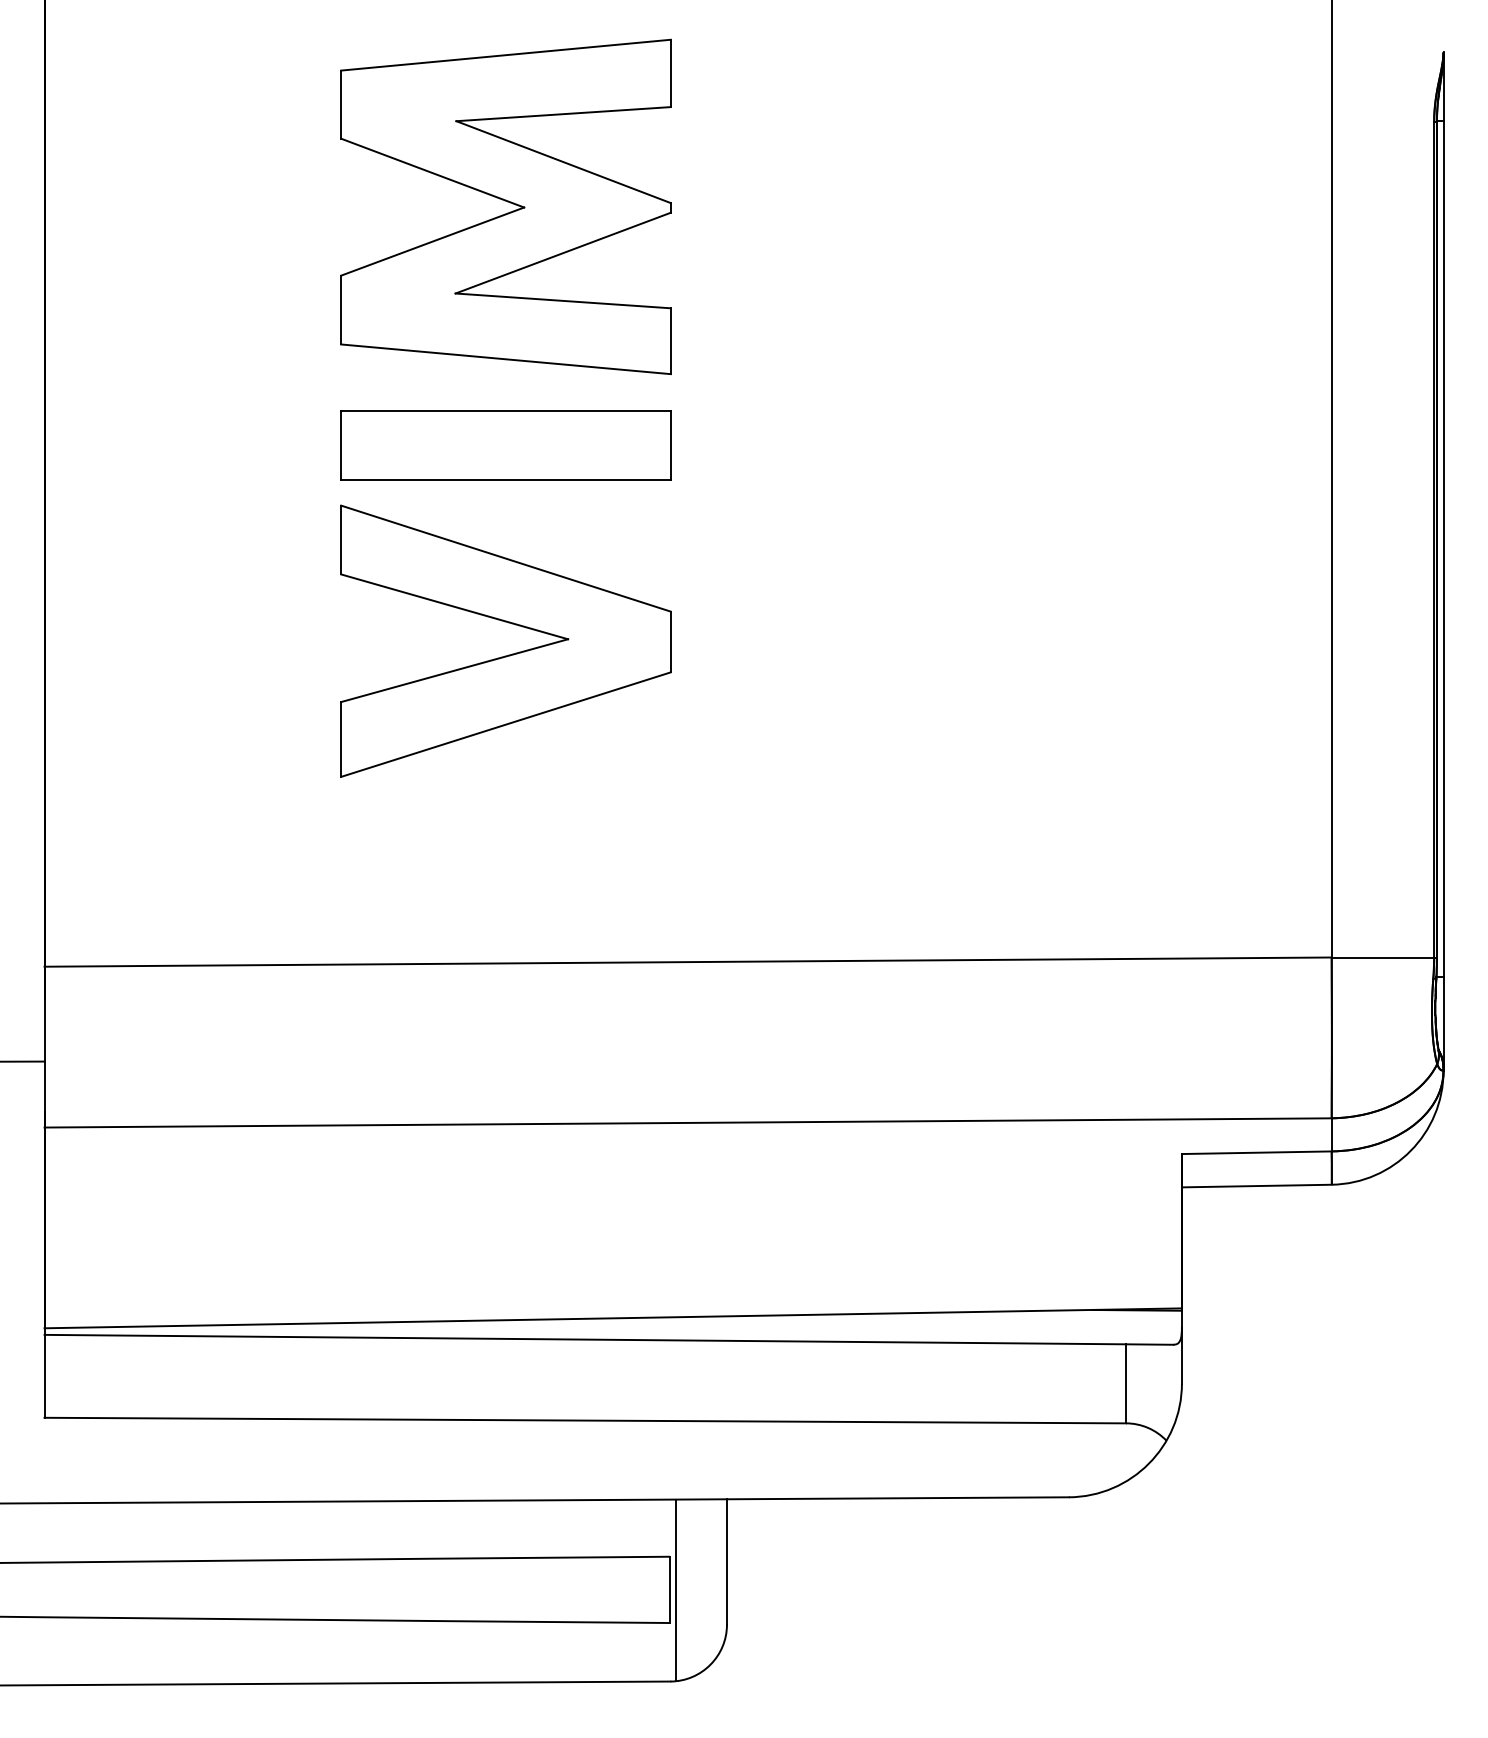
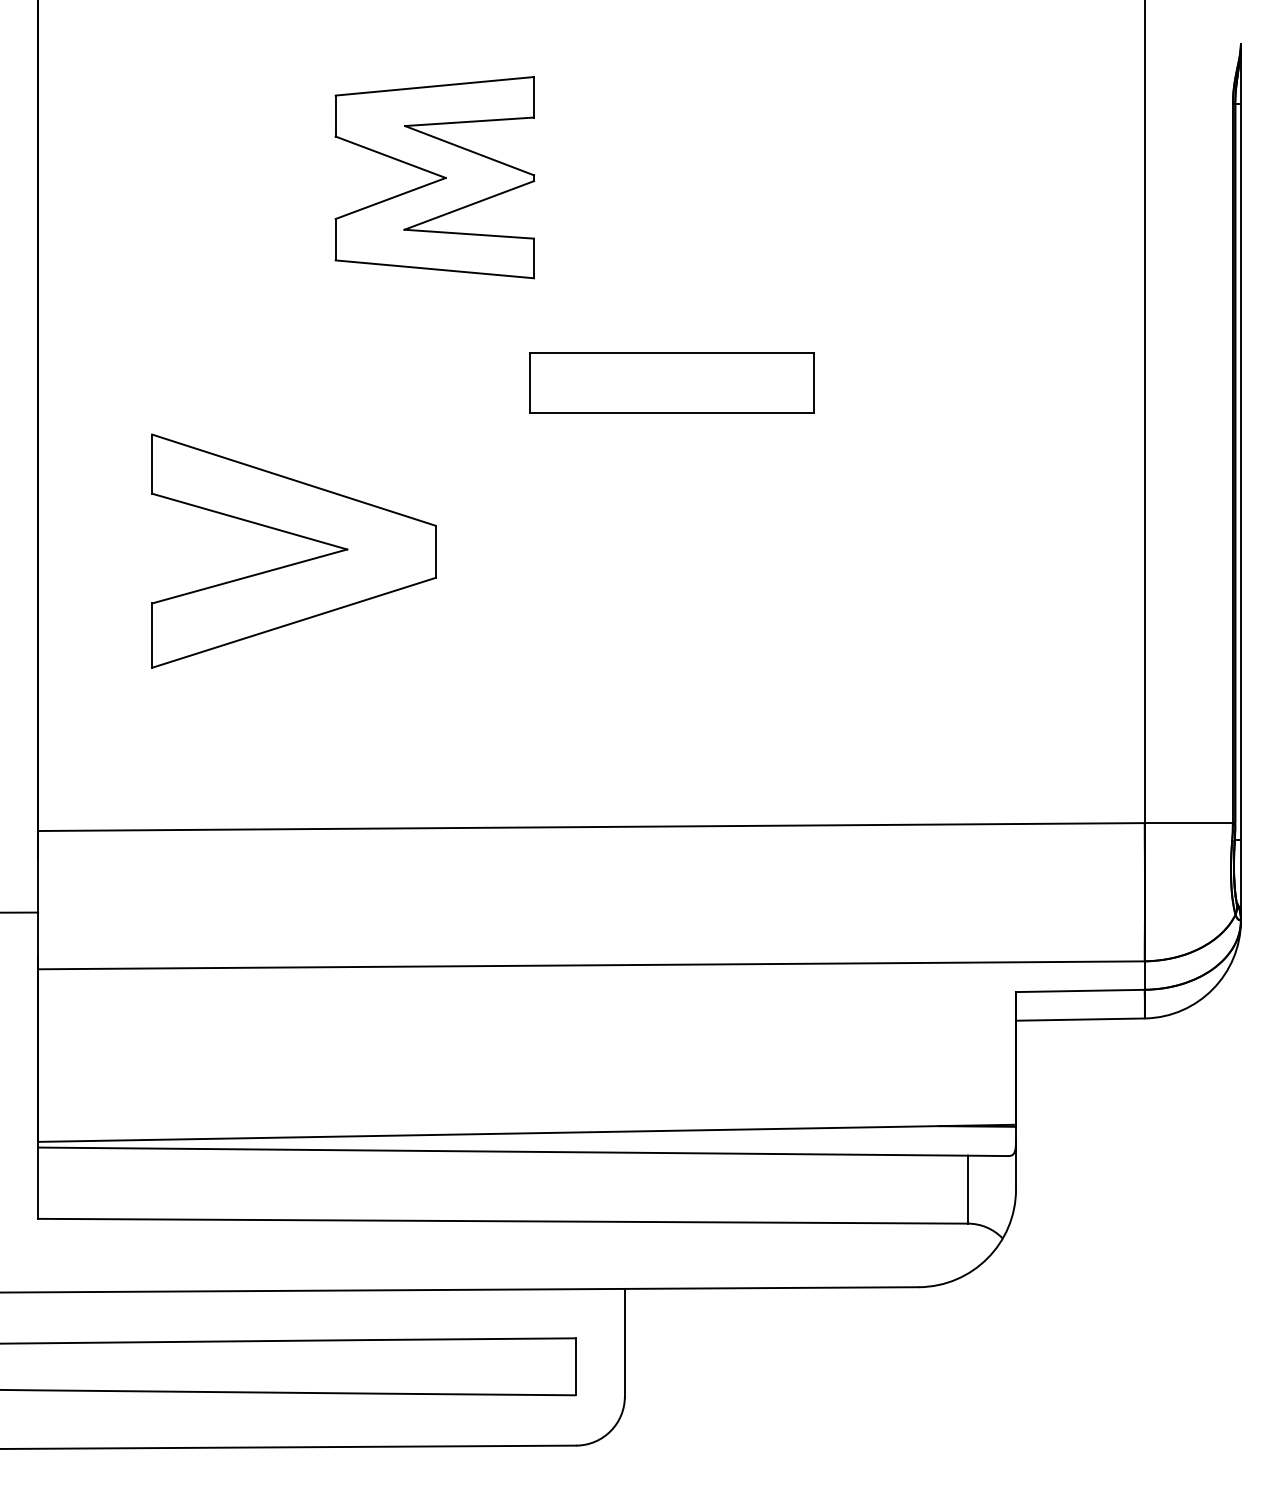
part: (505, 206) -> (434, 177), size x0.7
part: (505, 445) -> (671, 382), moved
part: (508, 654) -> (296, 562), moved
line: (675, 1590) -> (580, 1367), removed

